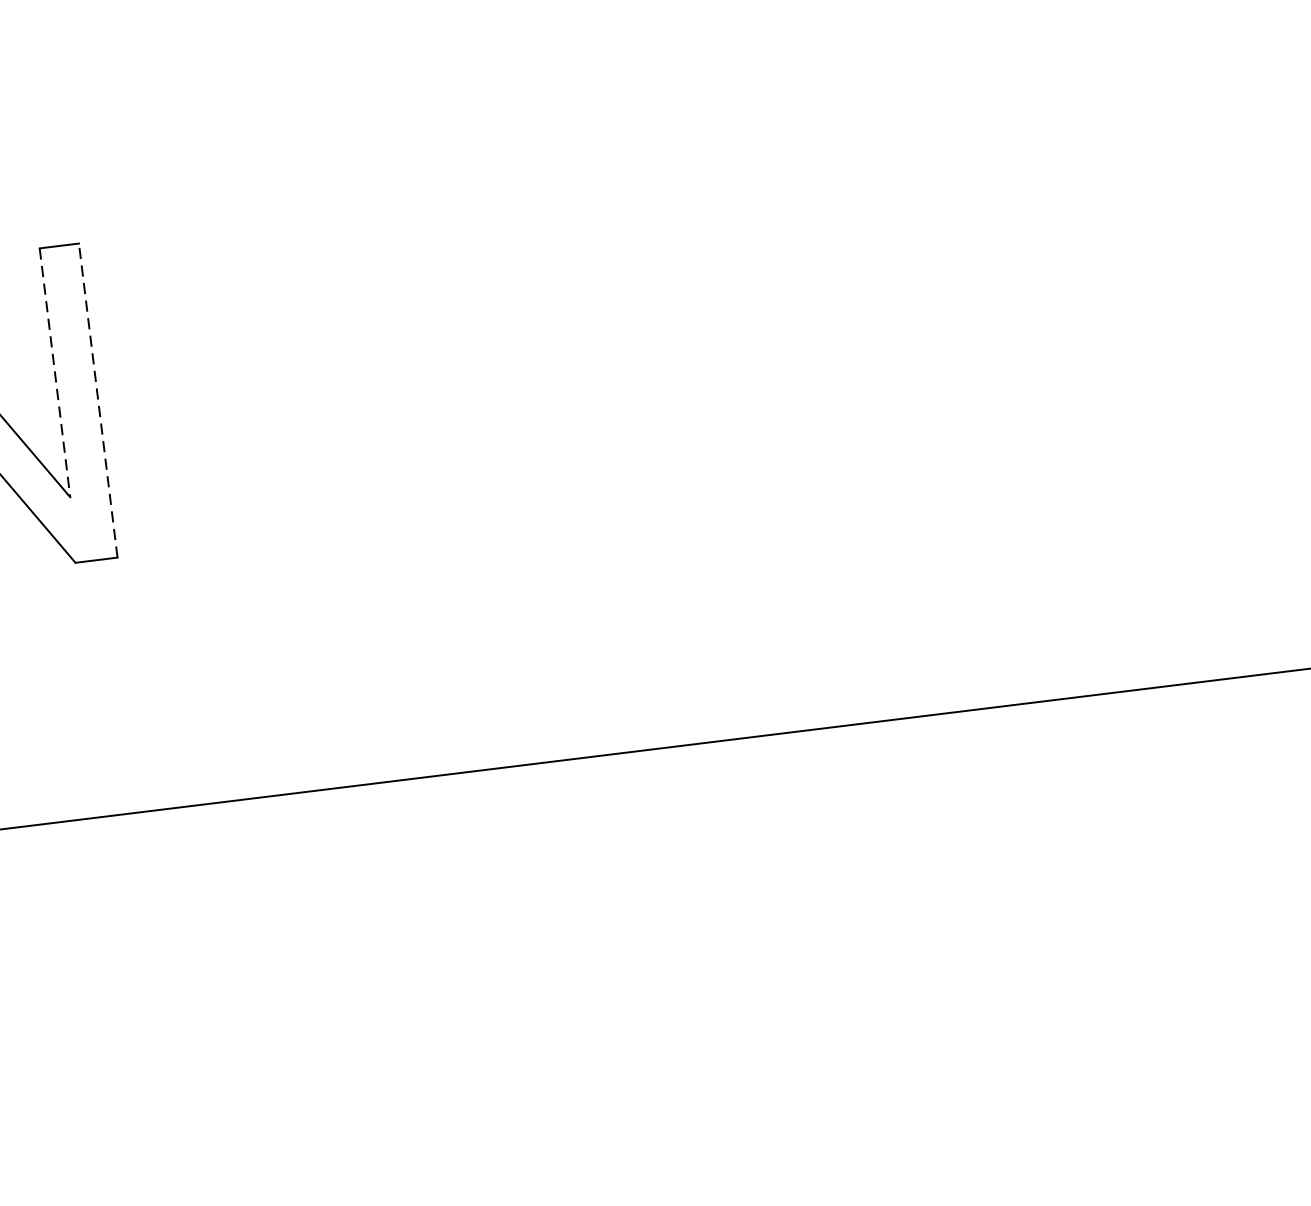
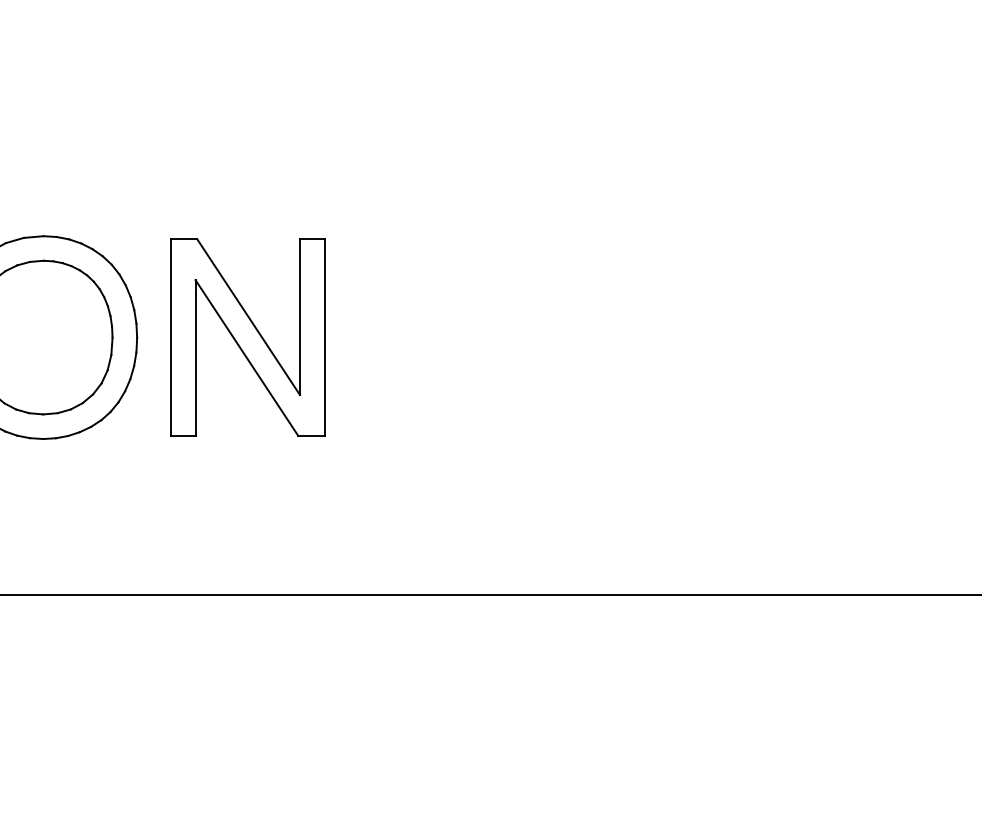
line: (55, 373) -> (300, 317), dashed -> solid
line: (98, 400) -> (324, 337), dashed -> solid

